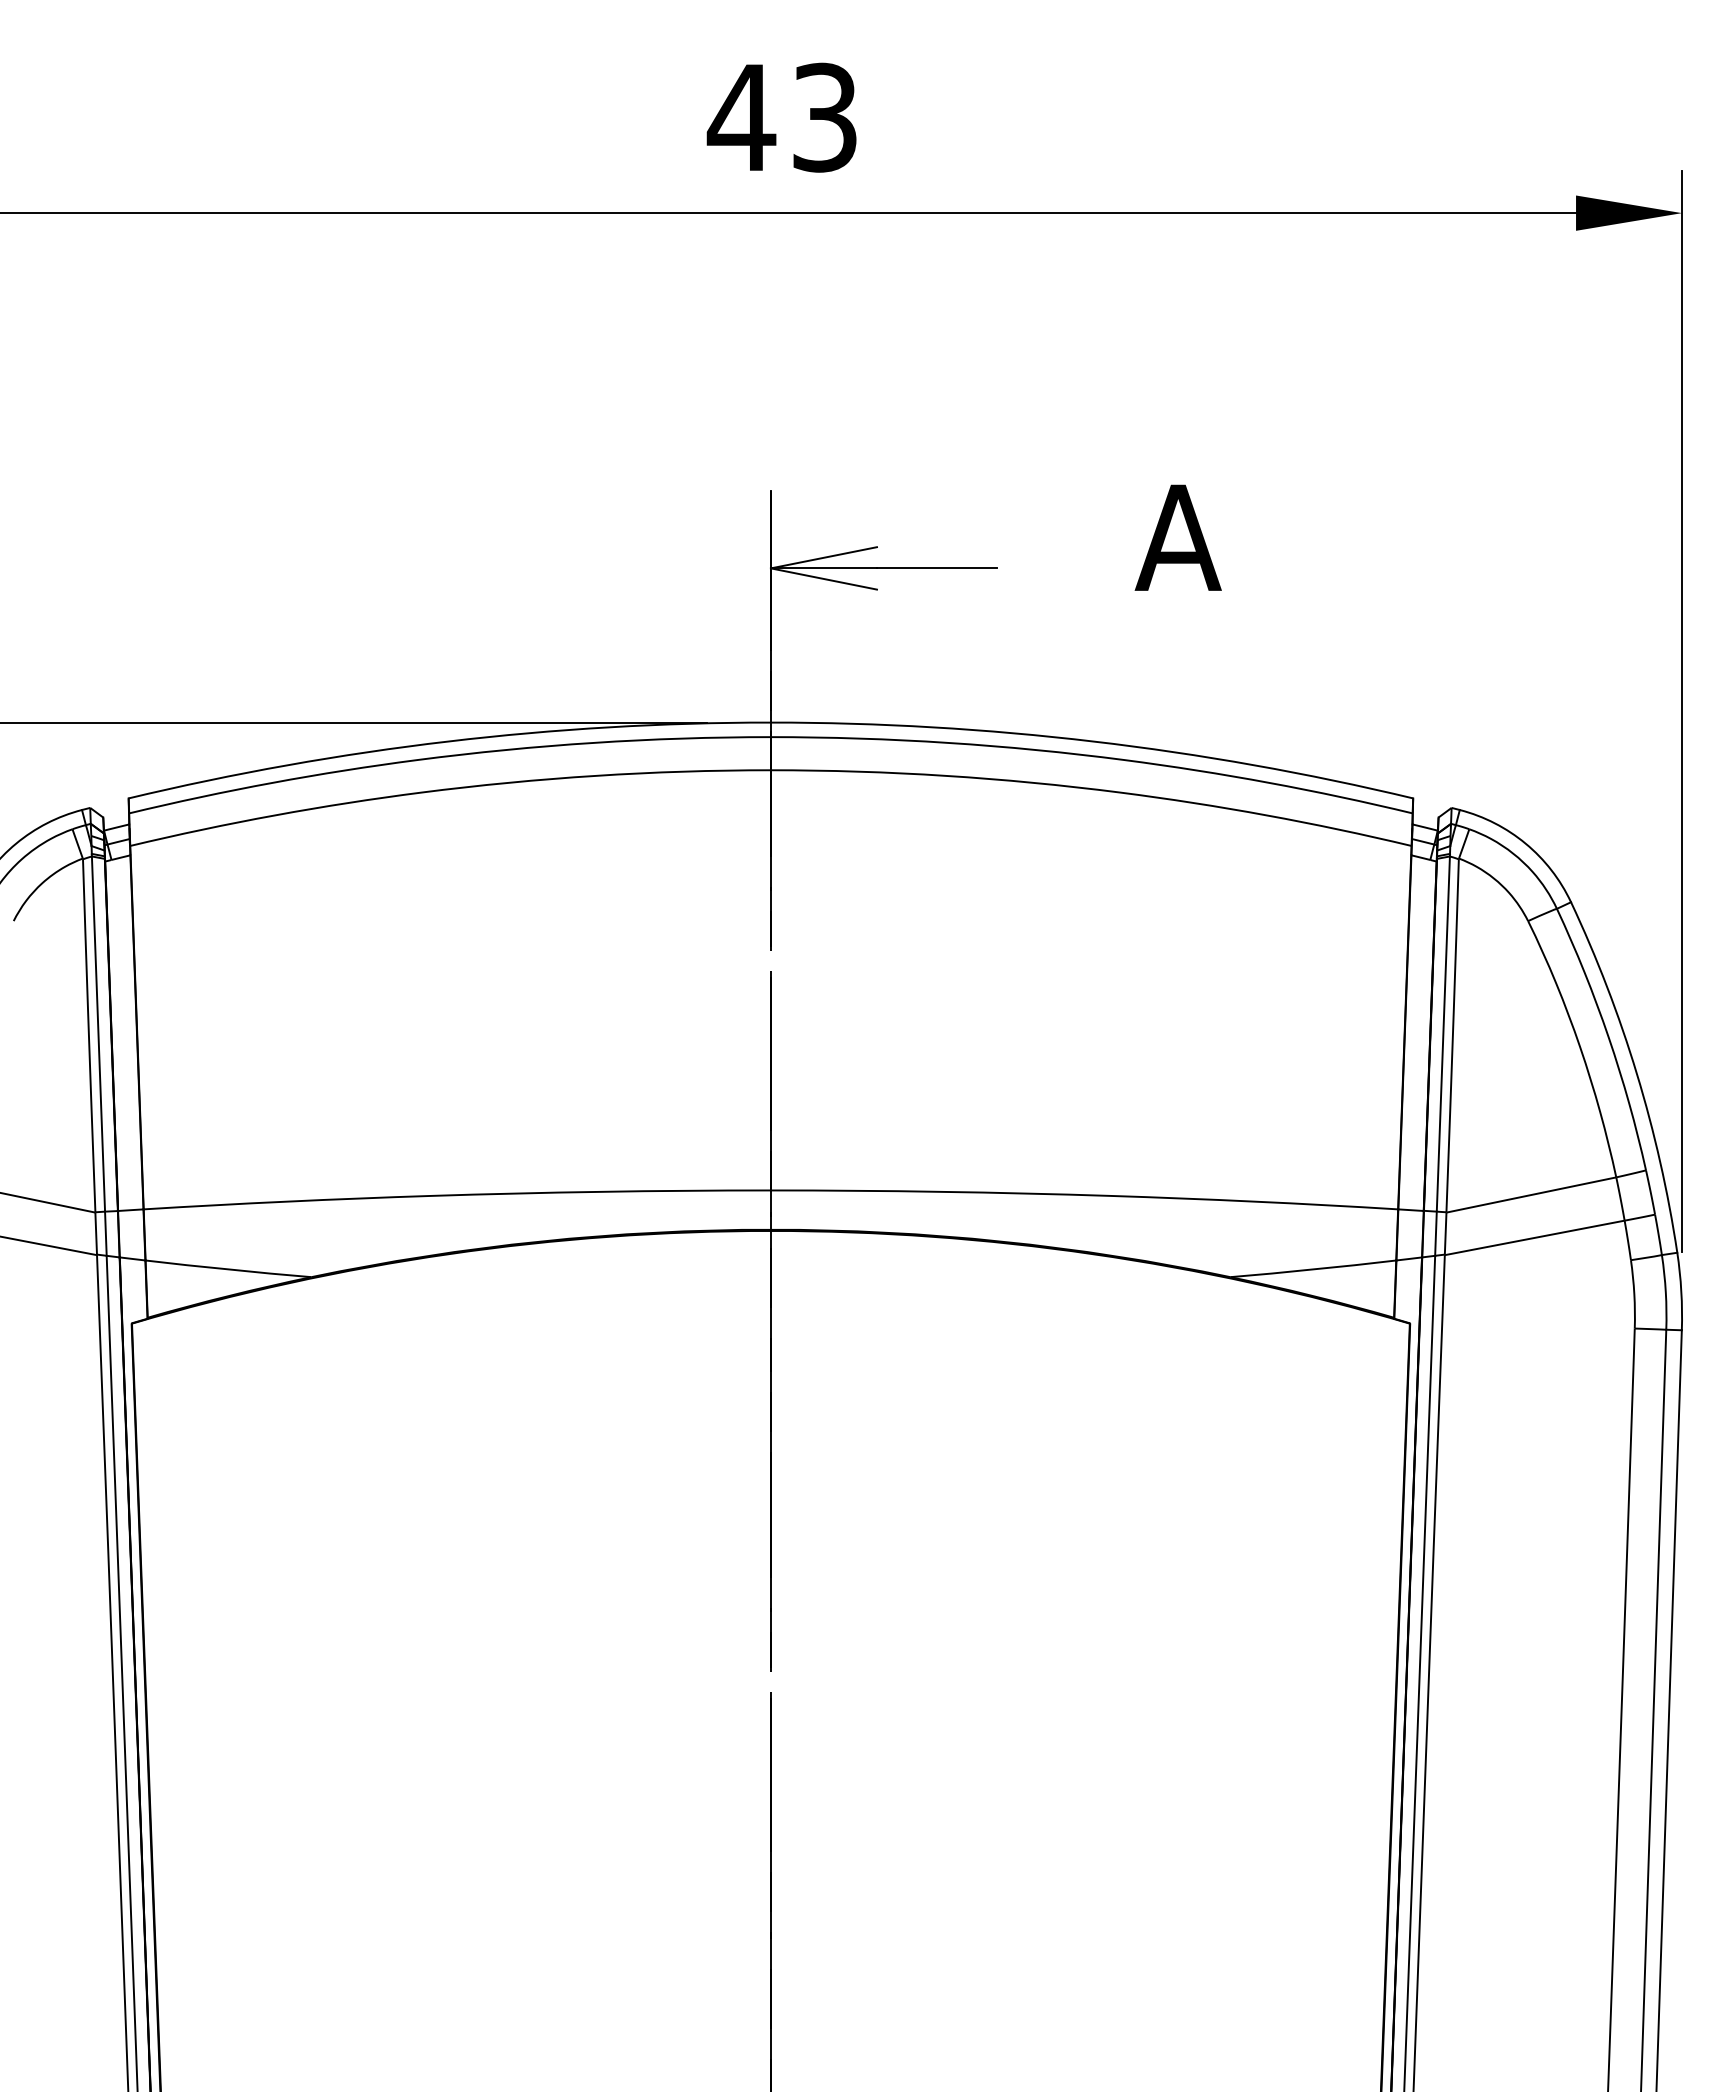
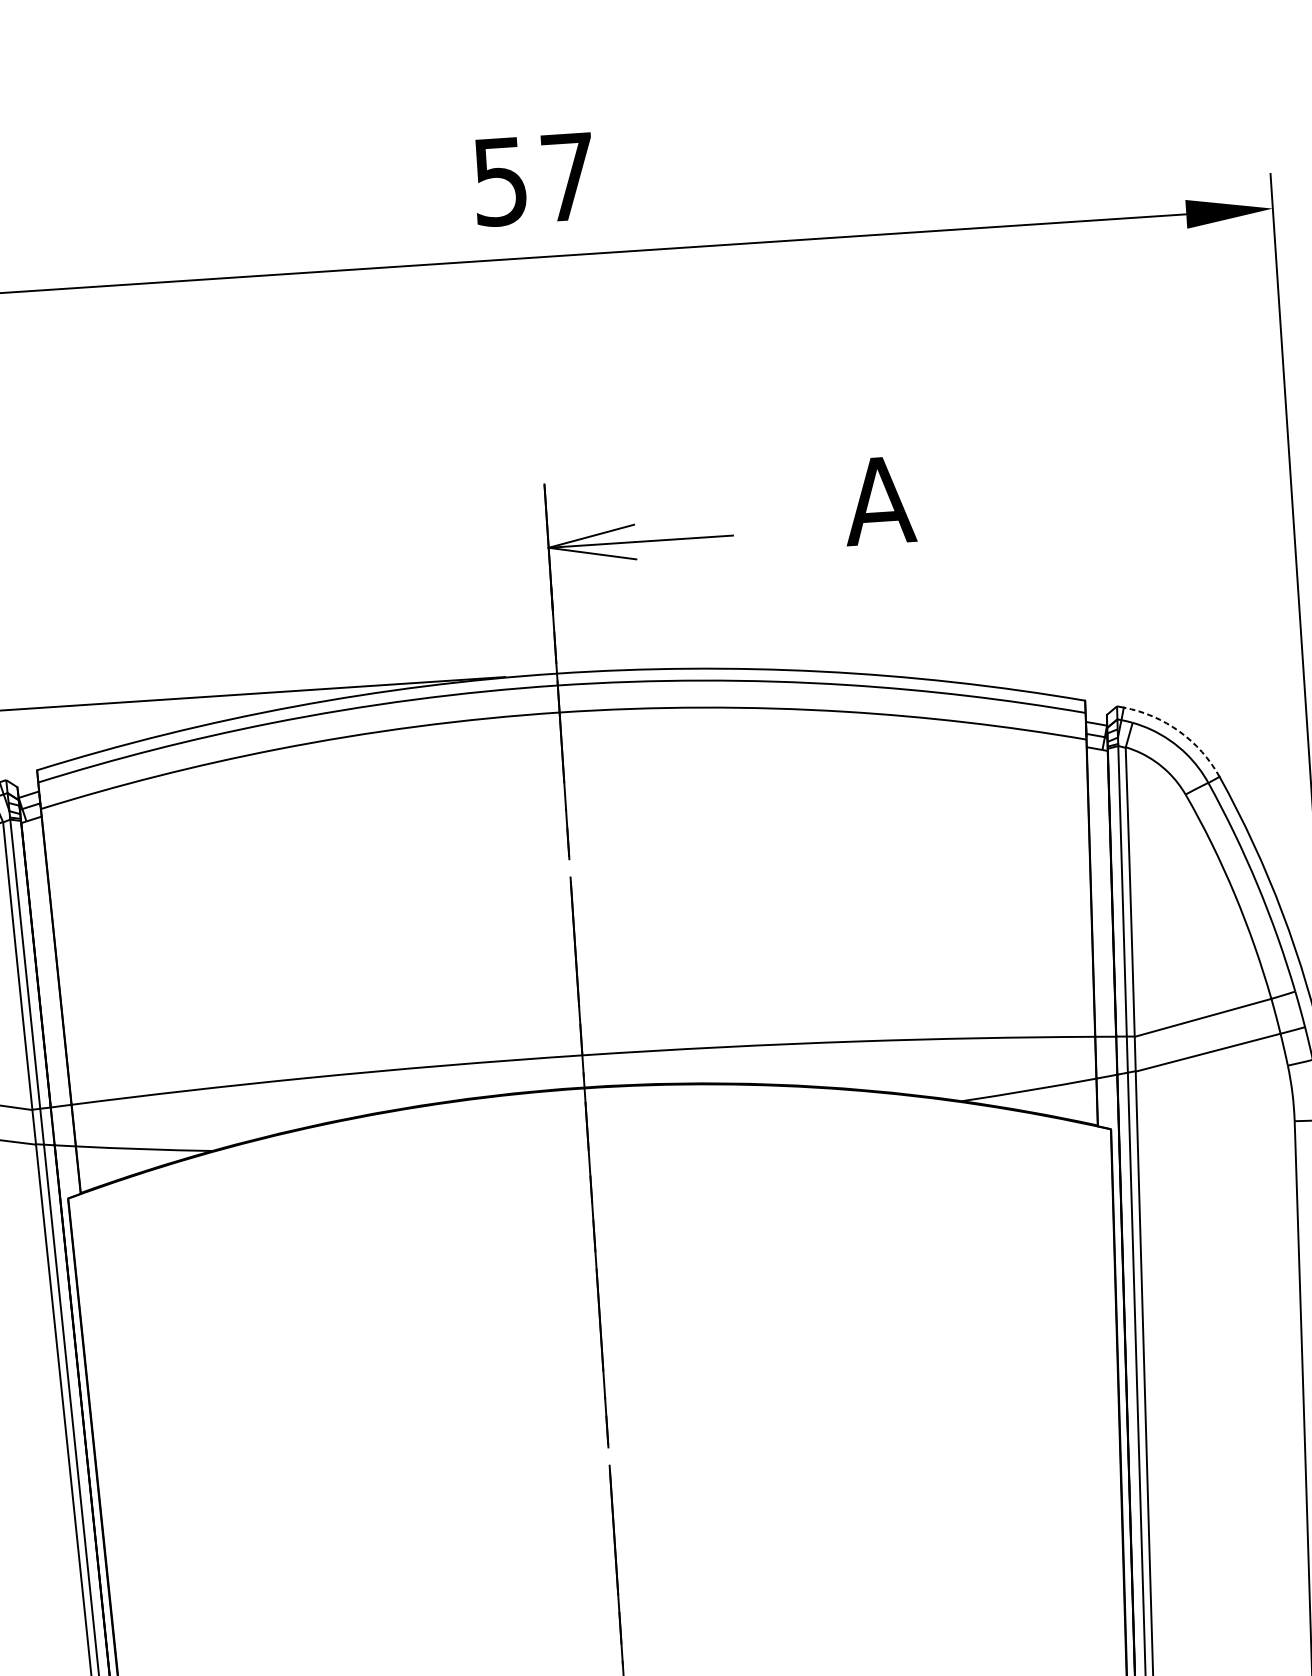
text: (781, 117) -> (532, 179), 43 -> 57
arc: (1525, 843) -> (1179, 731), solid -> dashed

